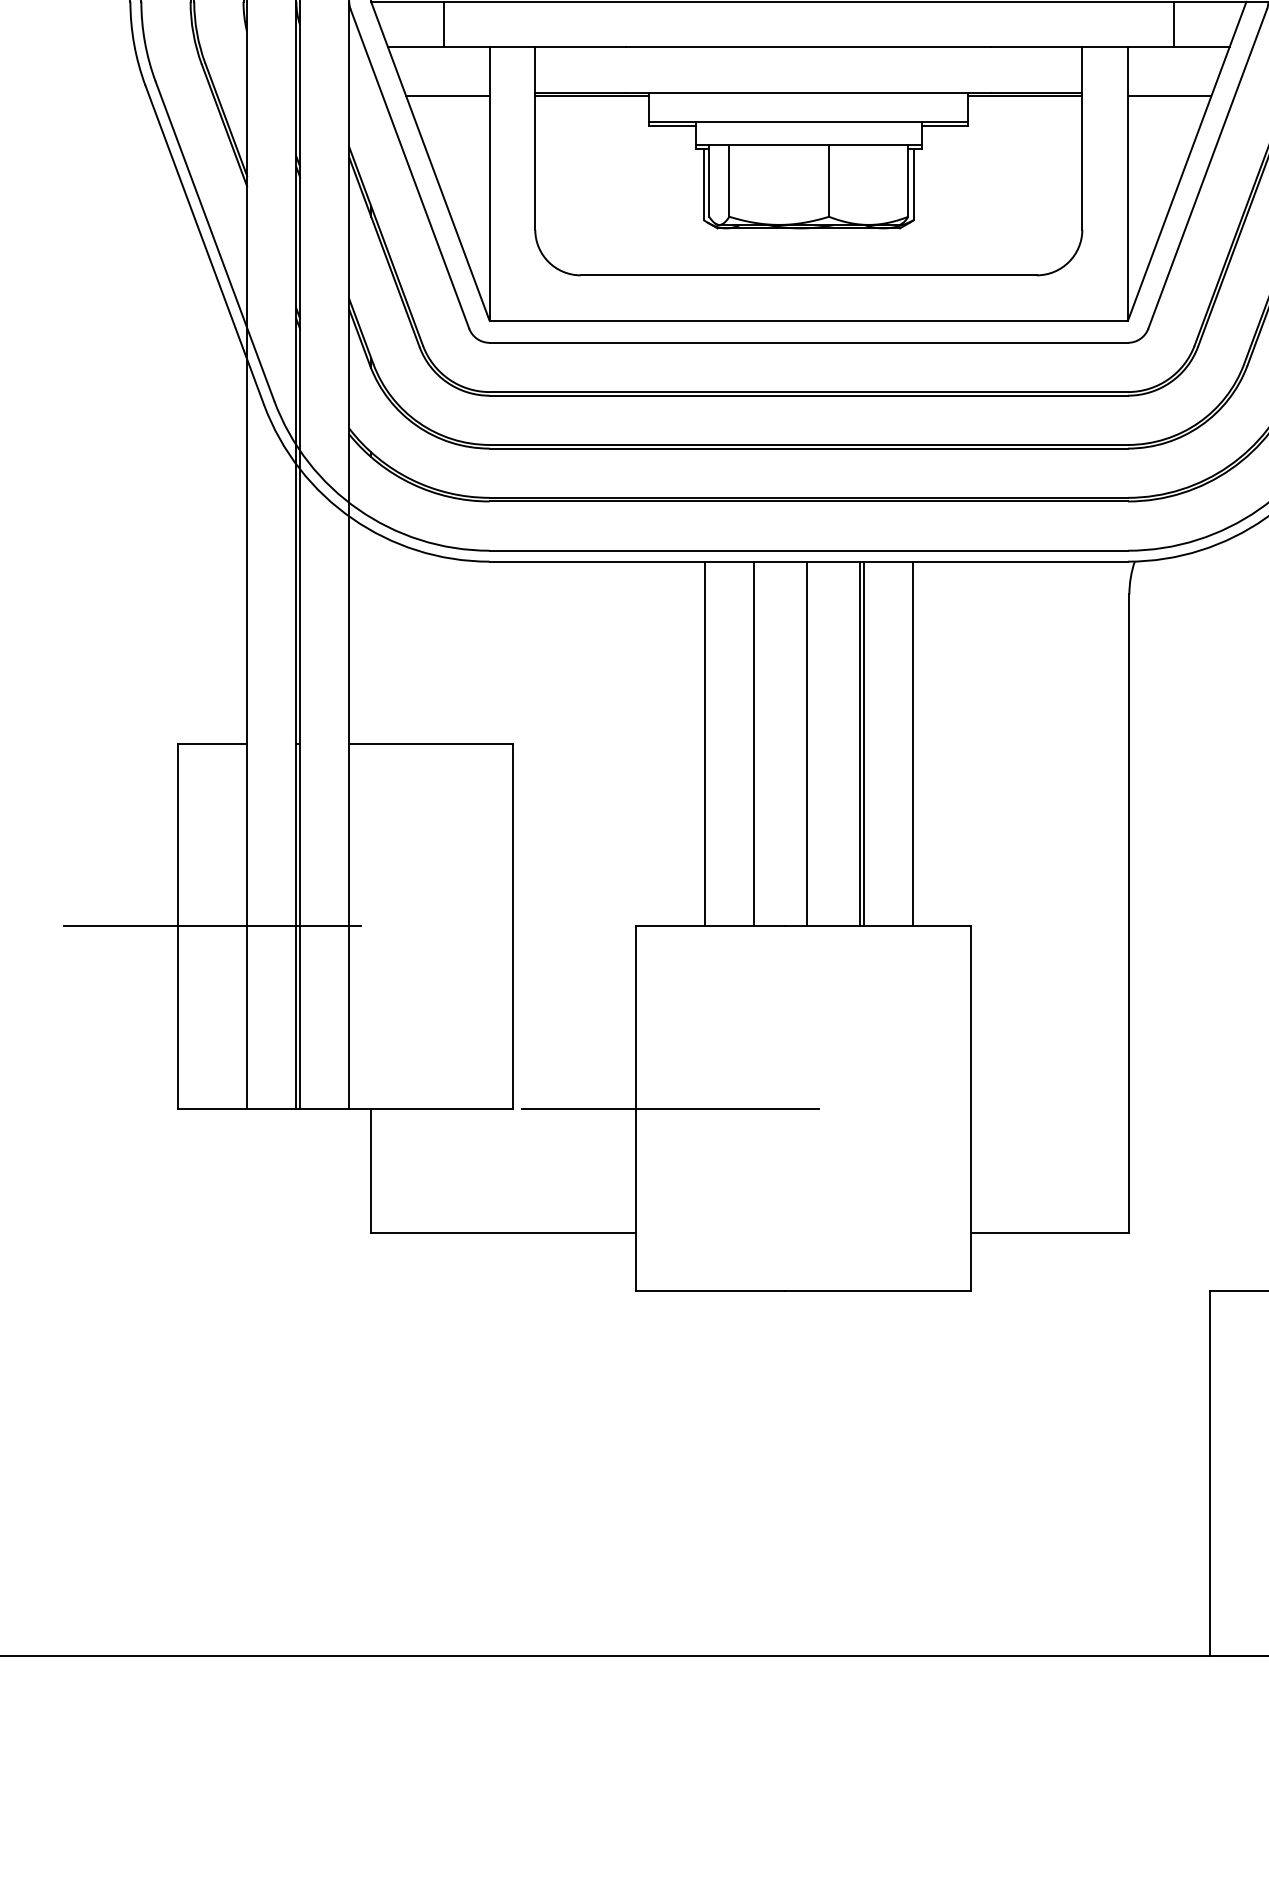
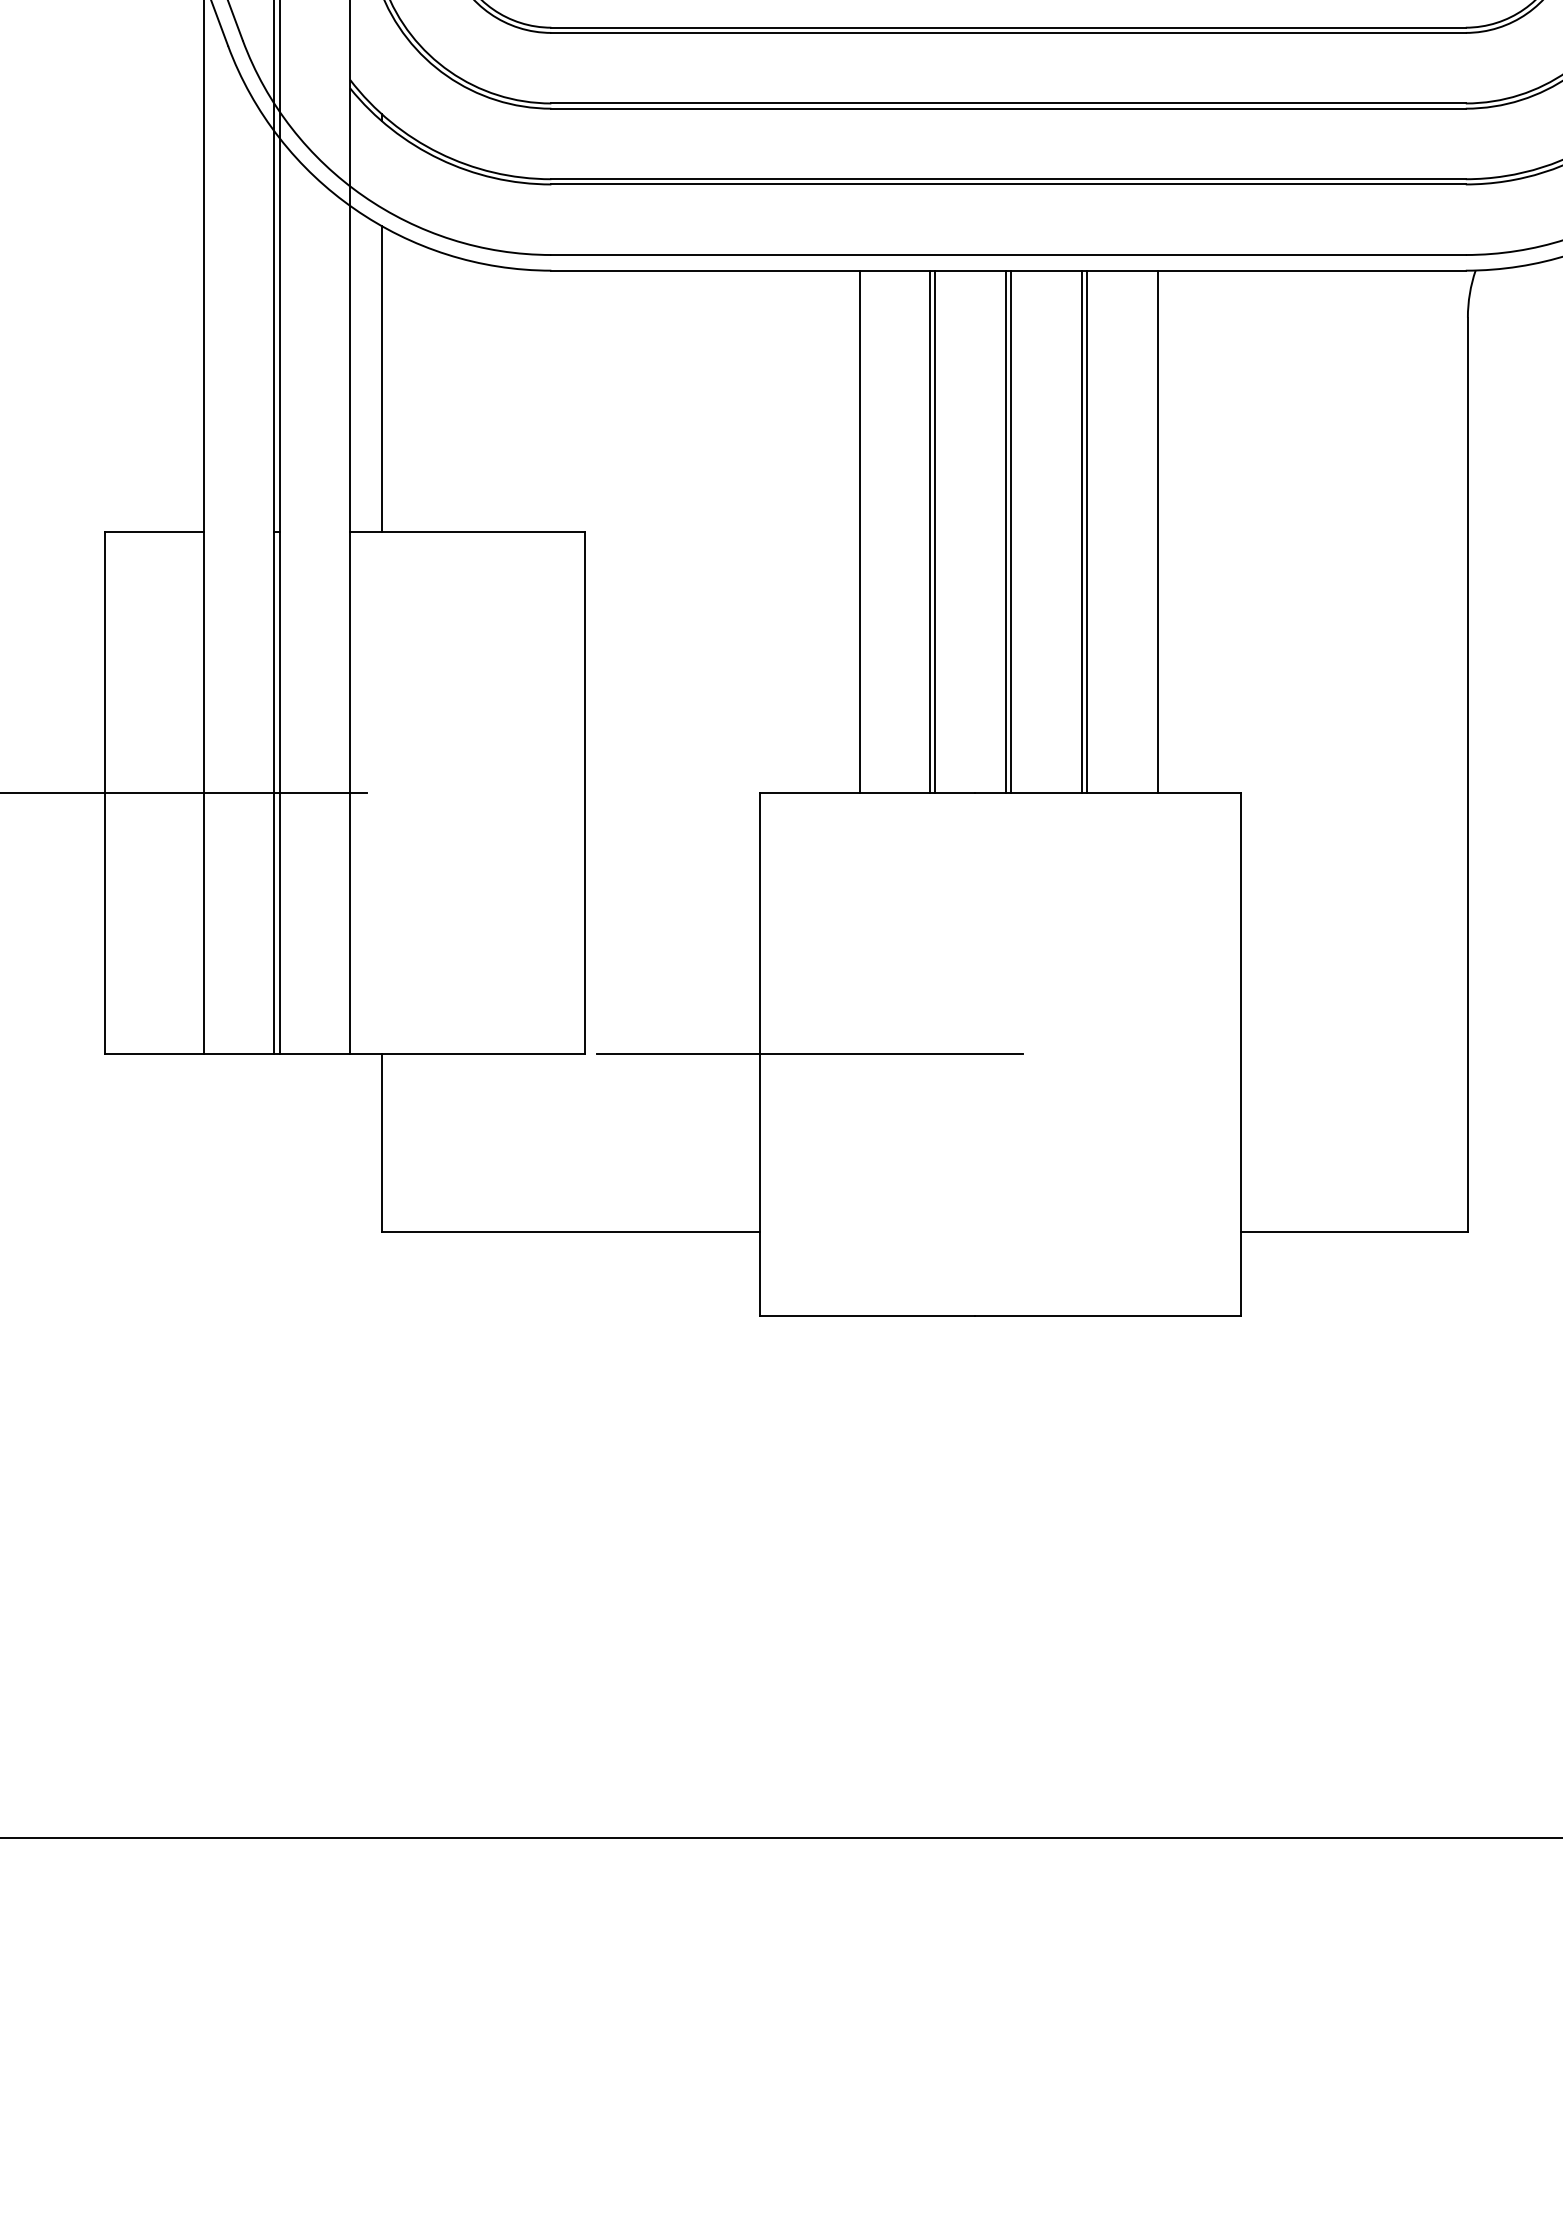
line: (371, 637) -> (382, 379), added
line: (757, 743) -> (935, 531), added
line: (810, 743) -> (1011, 531), added

